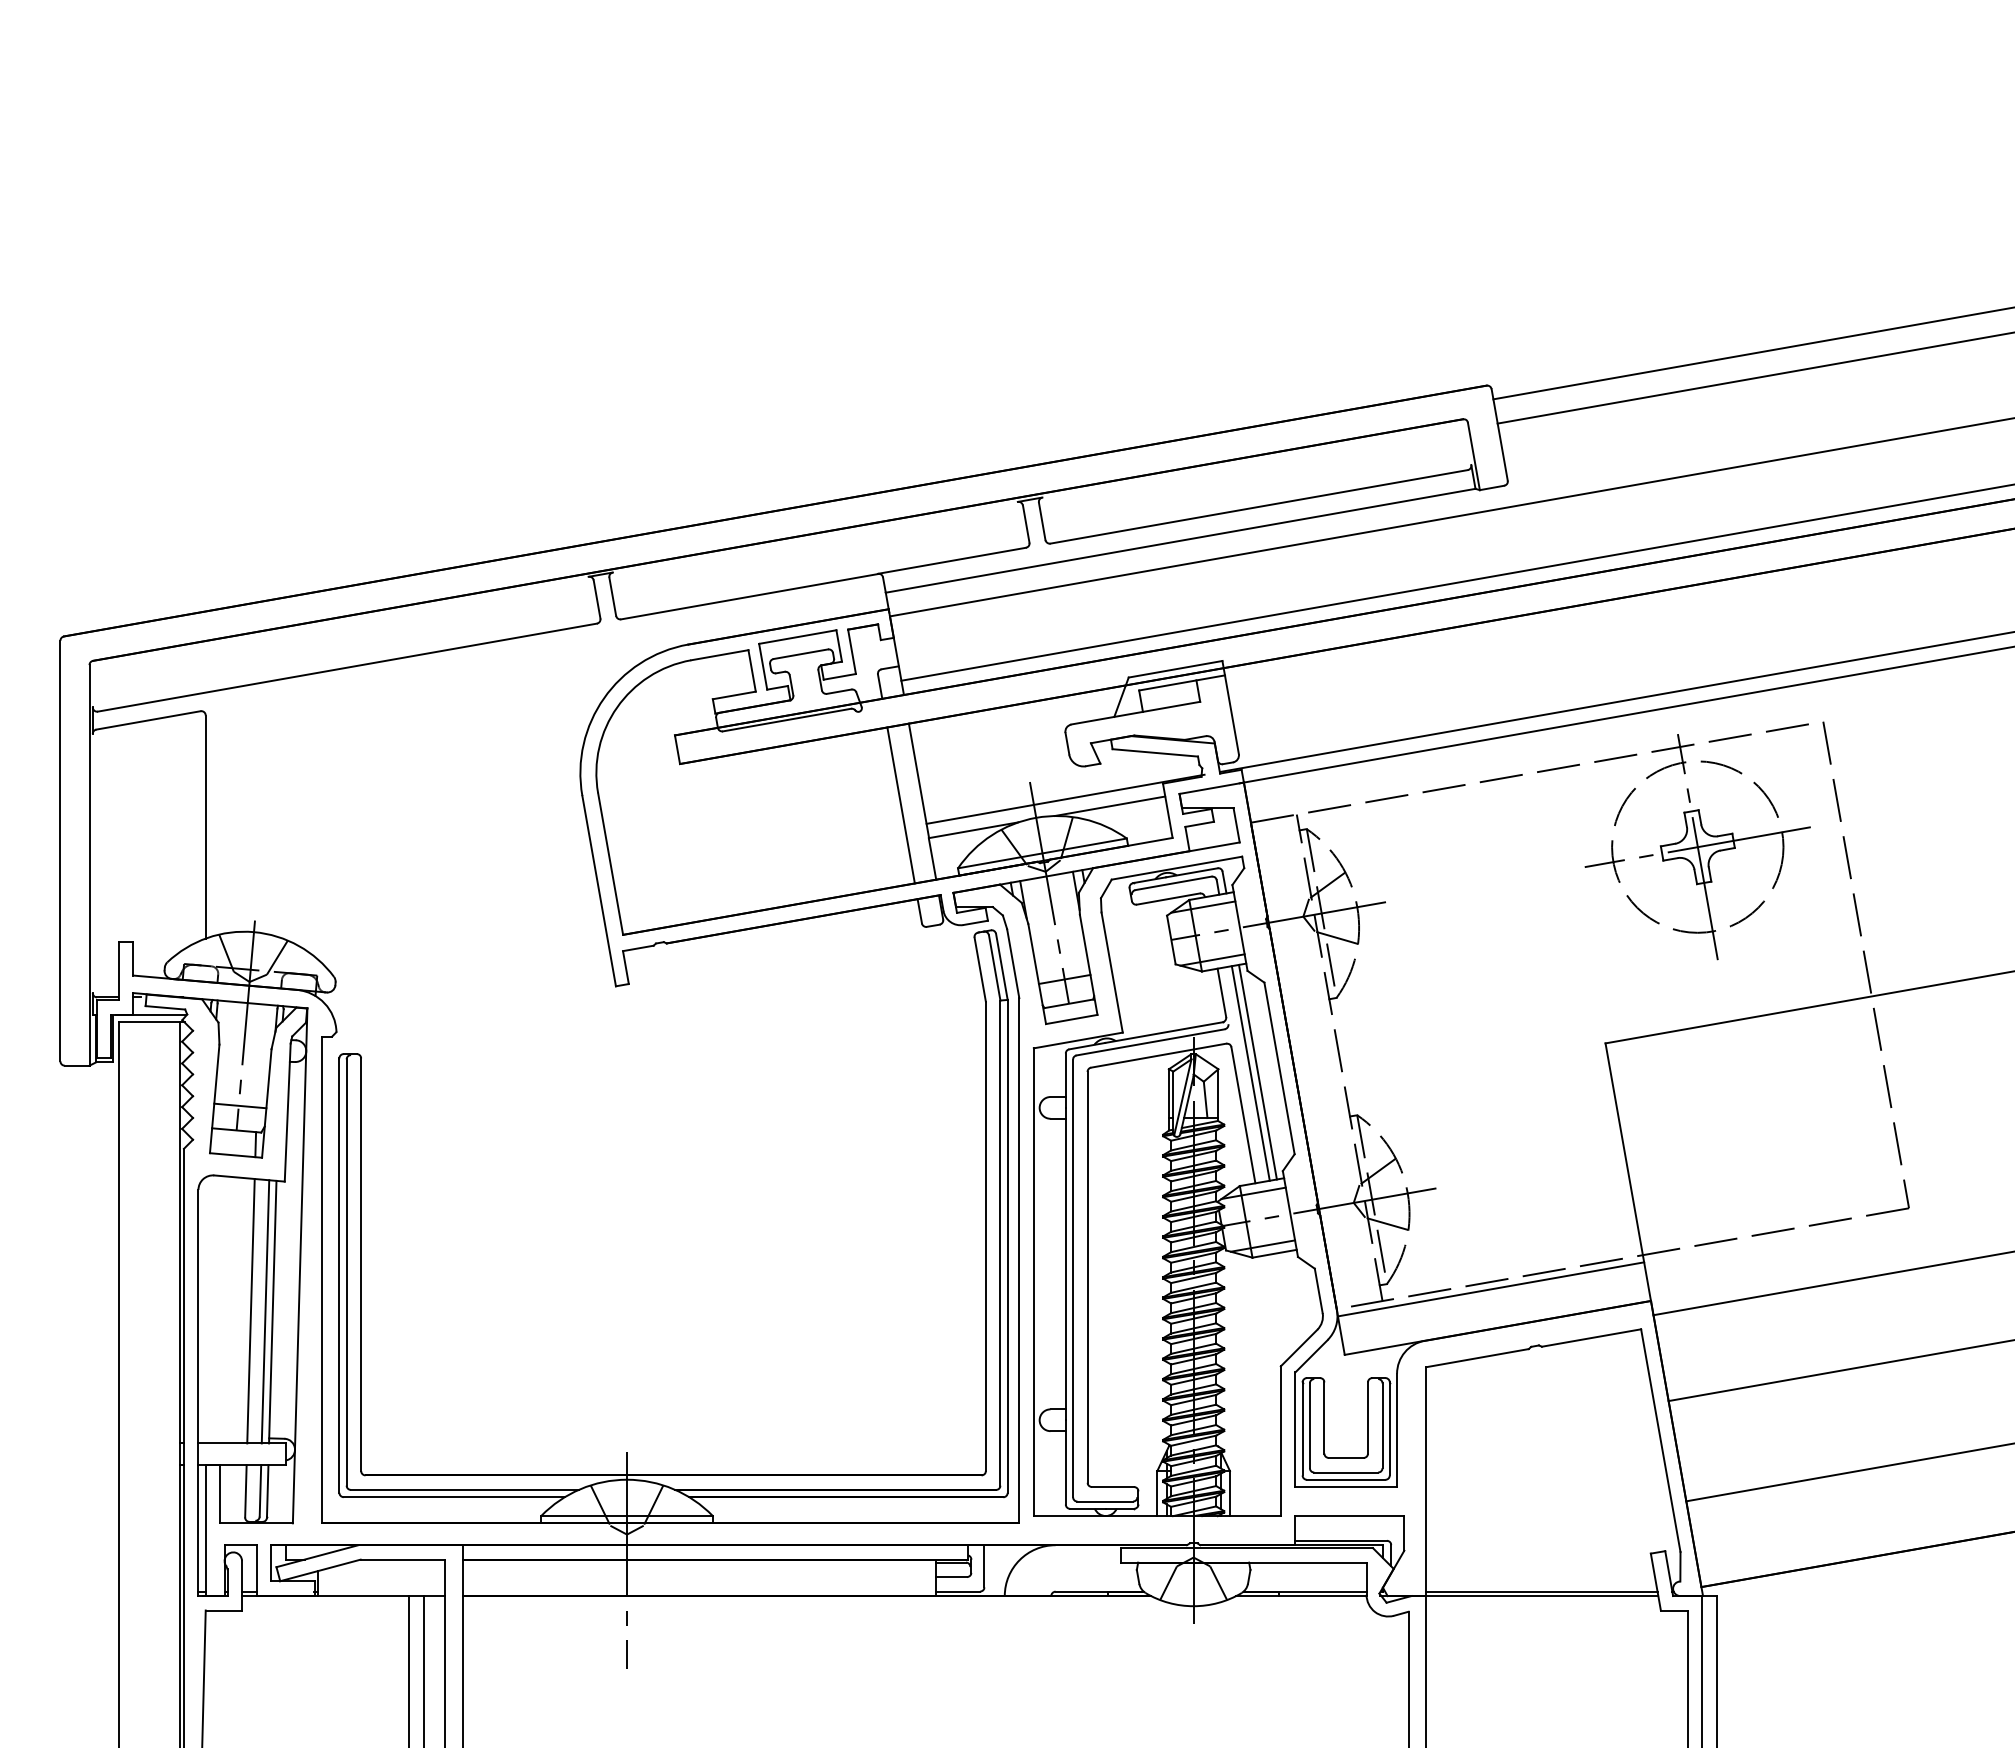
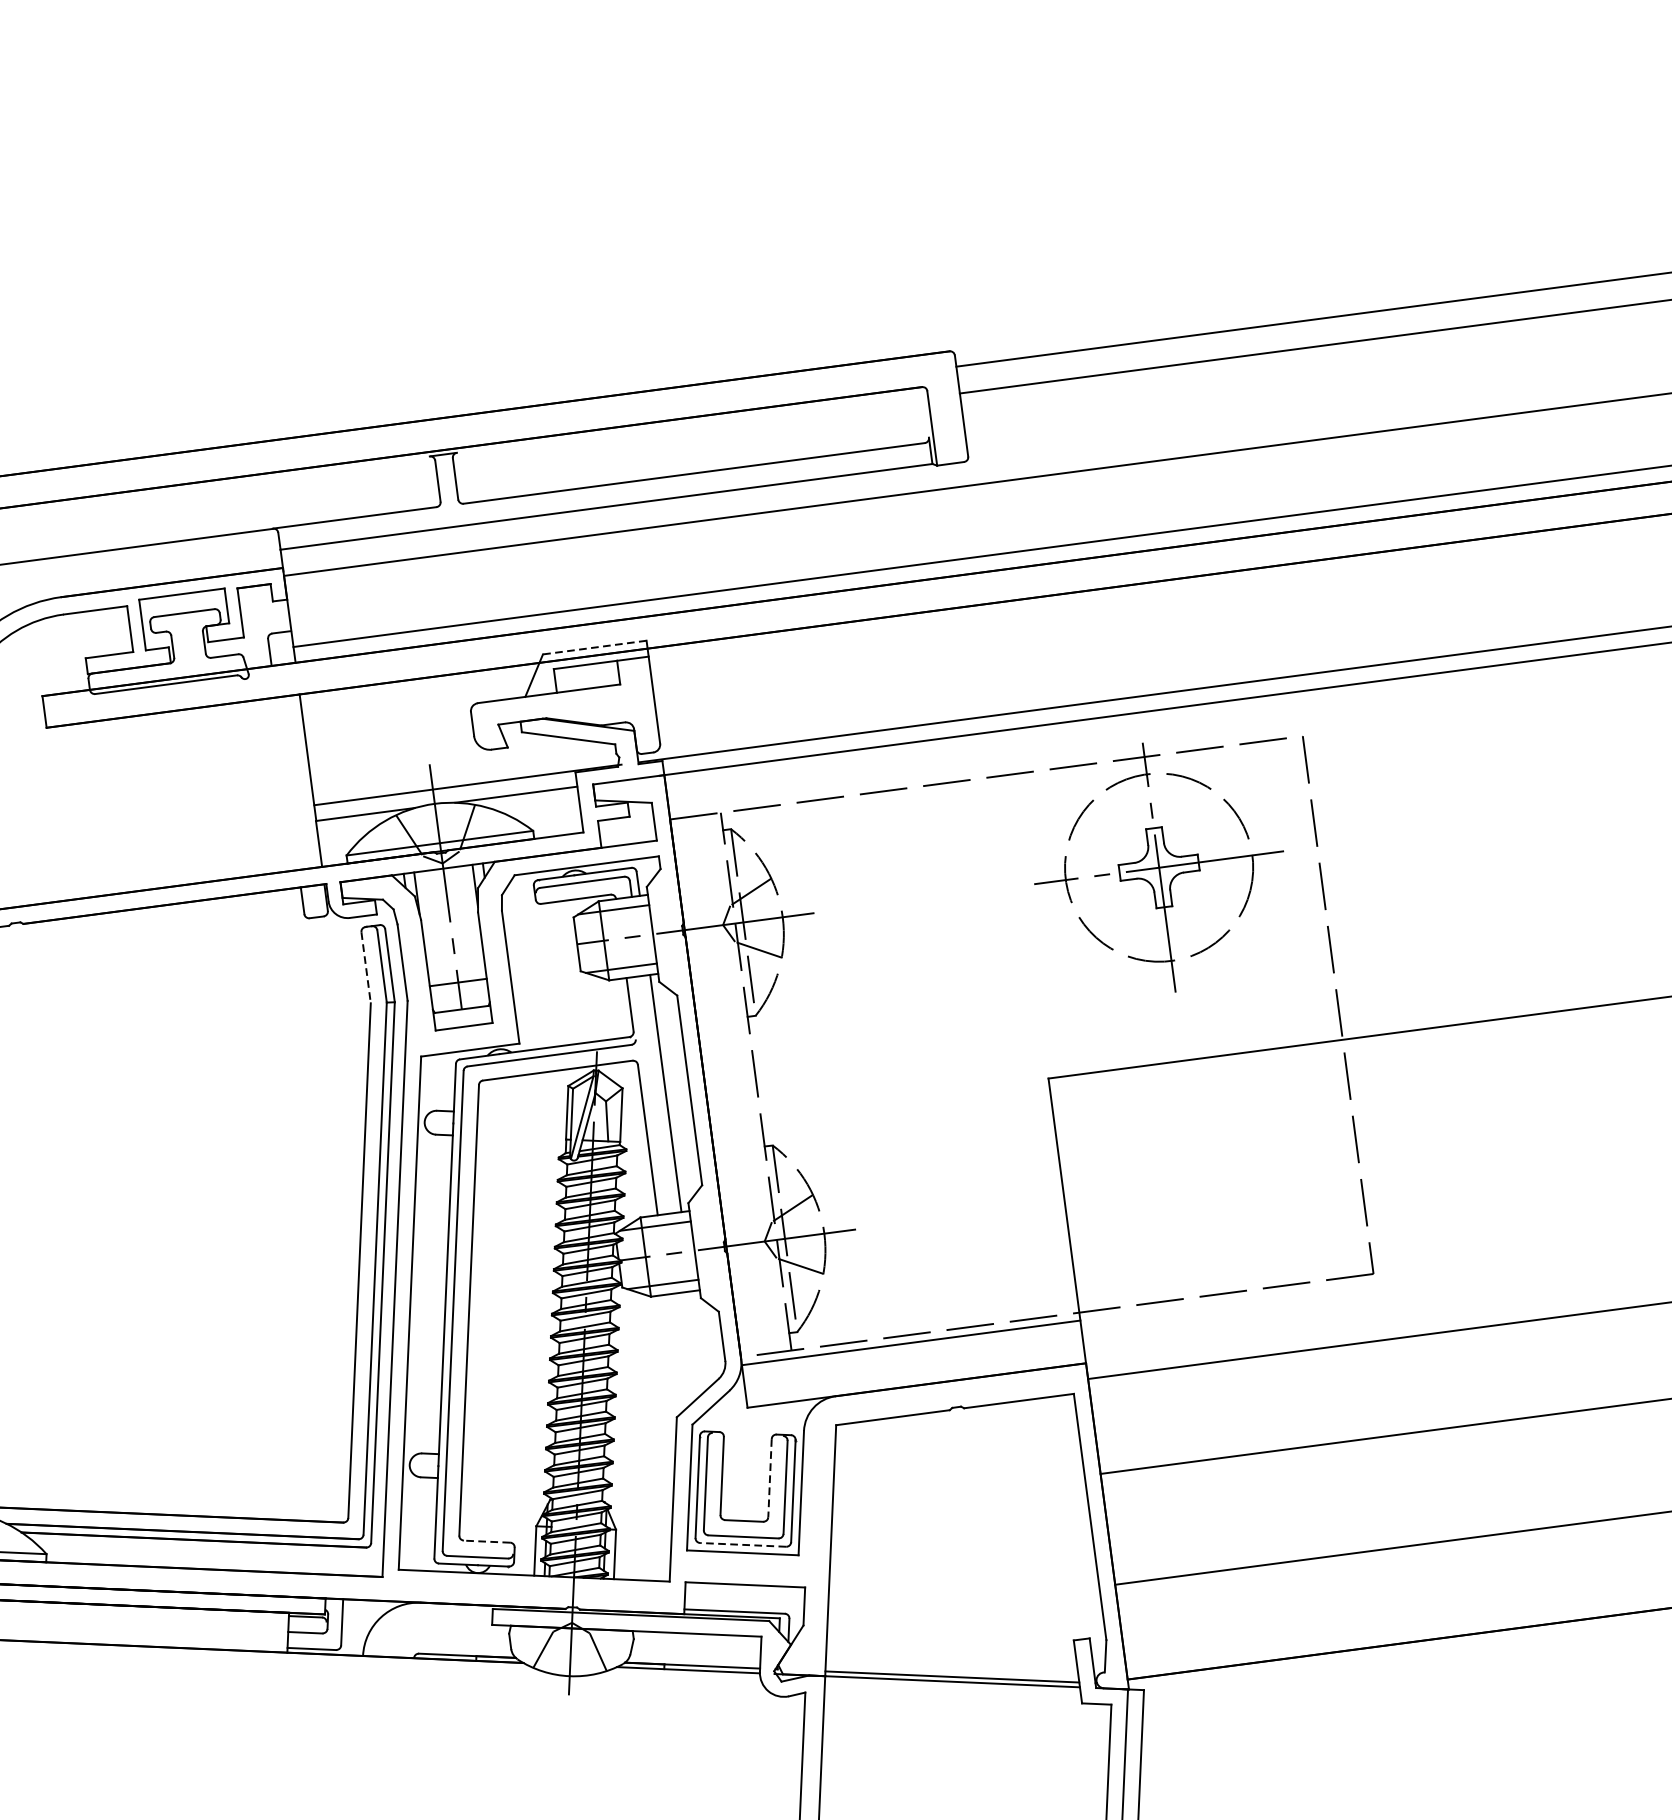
line: (1175, 669) -> (594, 647), solid -> dashed
line: (900, 805) -> (286, 783), removed
line: (980, 969) -> (366, 967), solid -> dashed
line: (1250, 1073) -> (657, 1094), removed
line: (1368, 1418) -> (770, 1478), solid -> dashed
line: (1345, 1479) -> (742, 1544), solid -> dashed
line: (1112, 1487) -> (486, 1542), solid -> dashed

